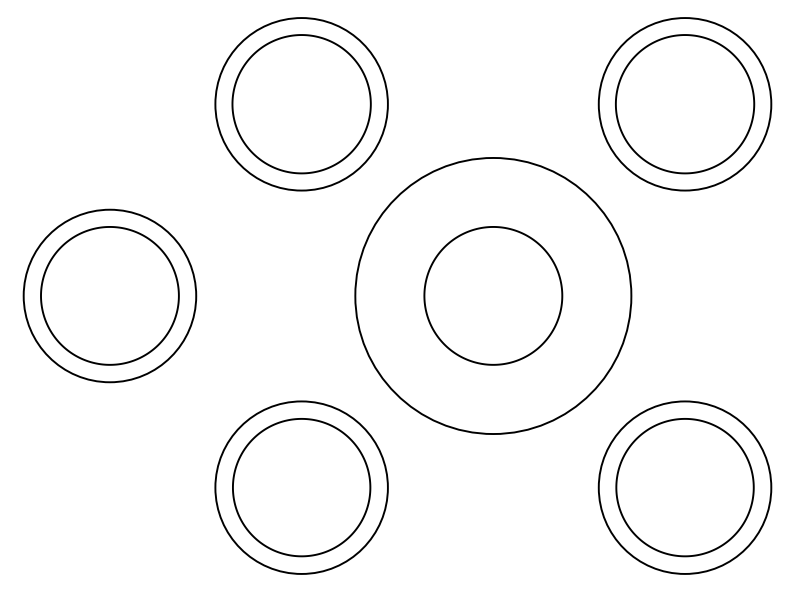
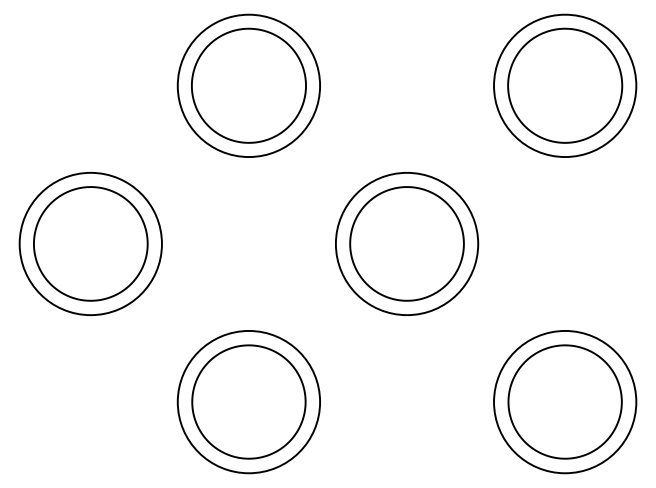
circle: (492, 295) -> (406, 243), size x0.62

